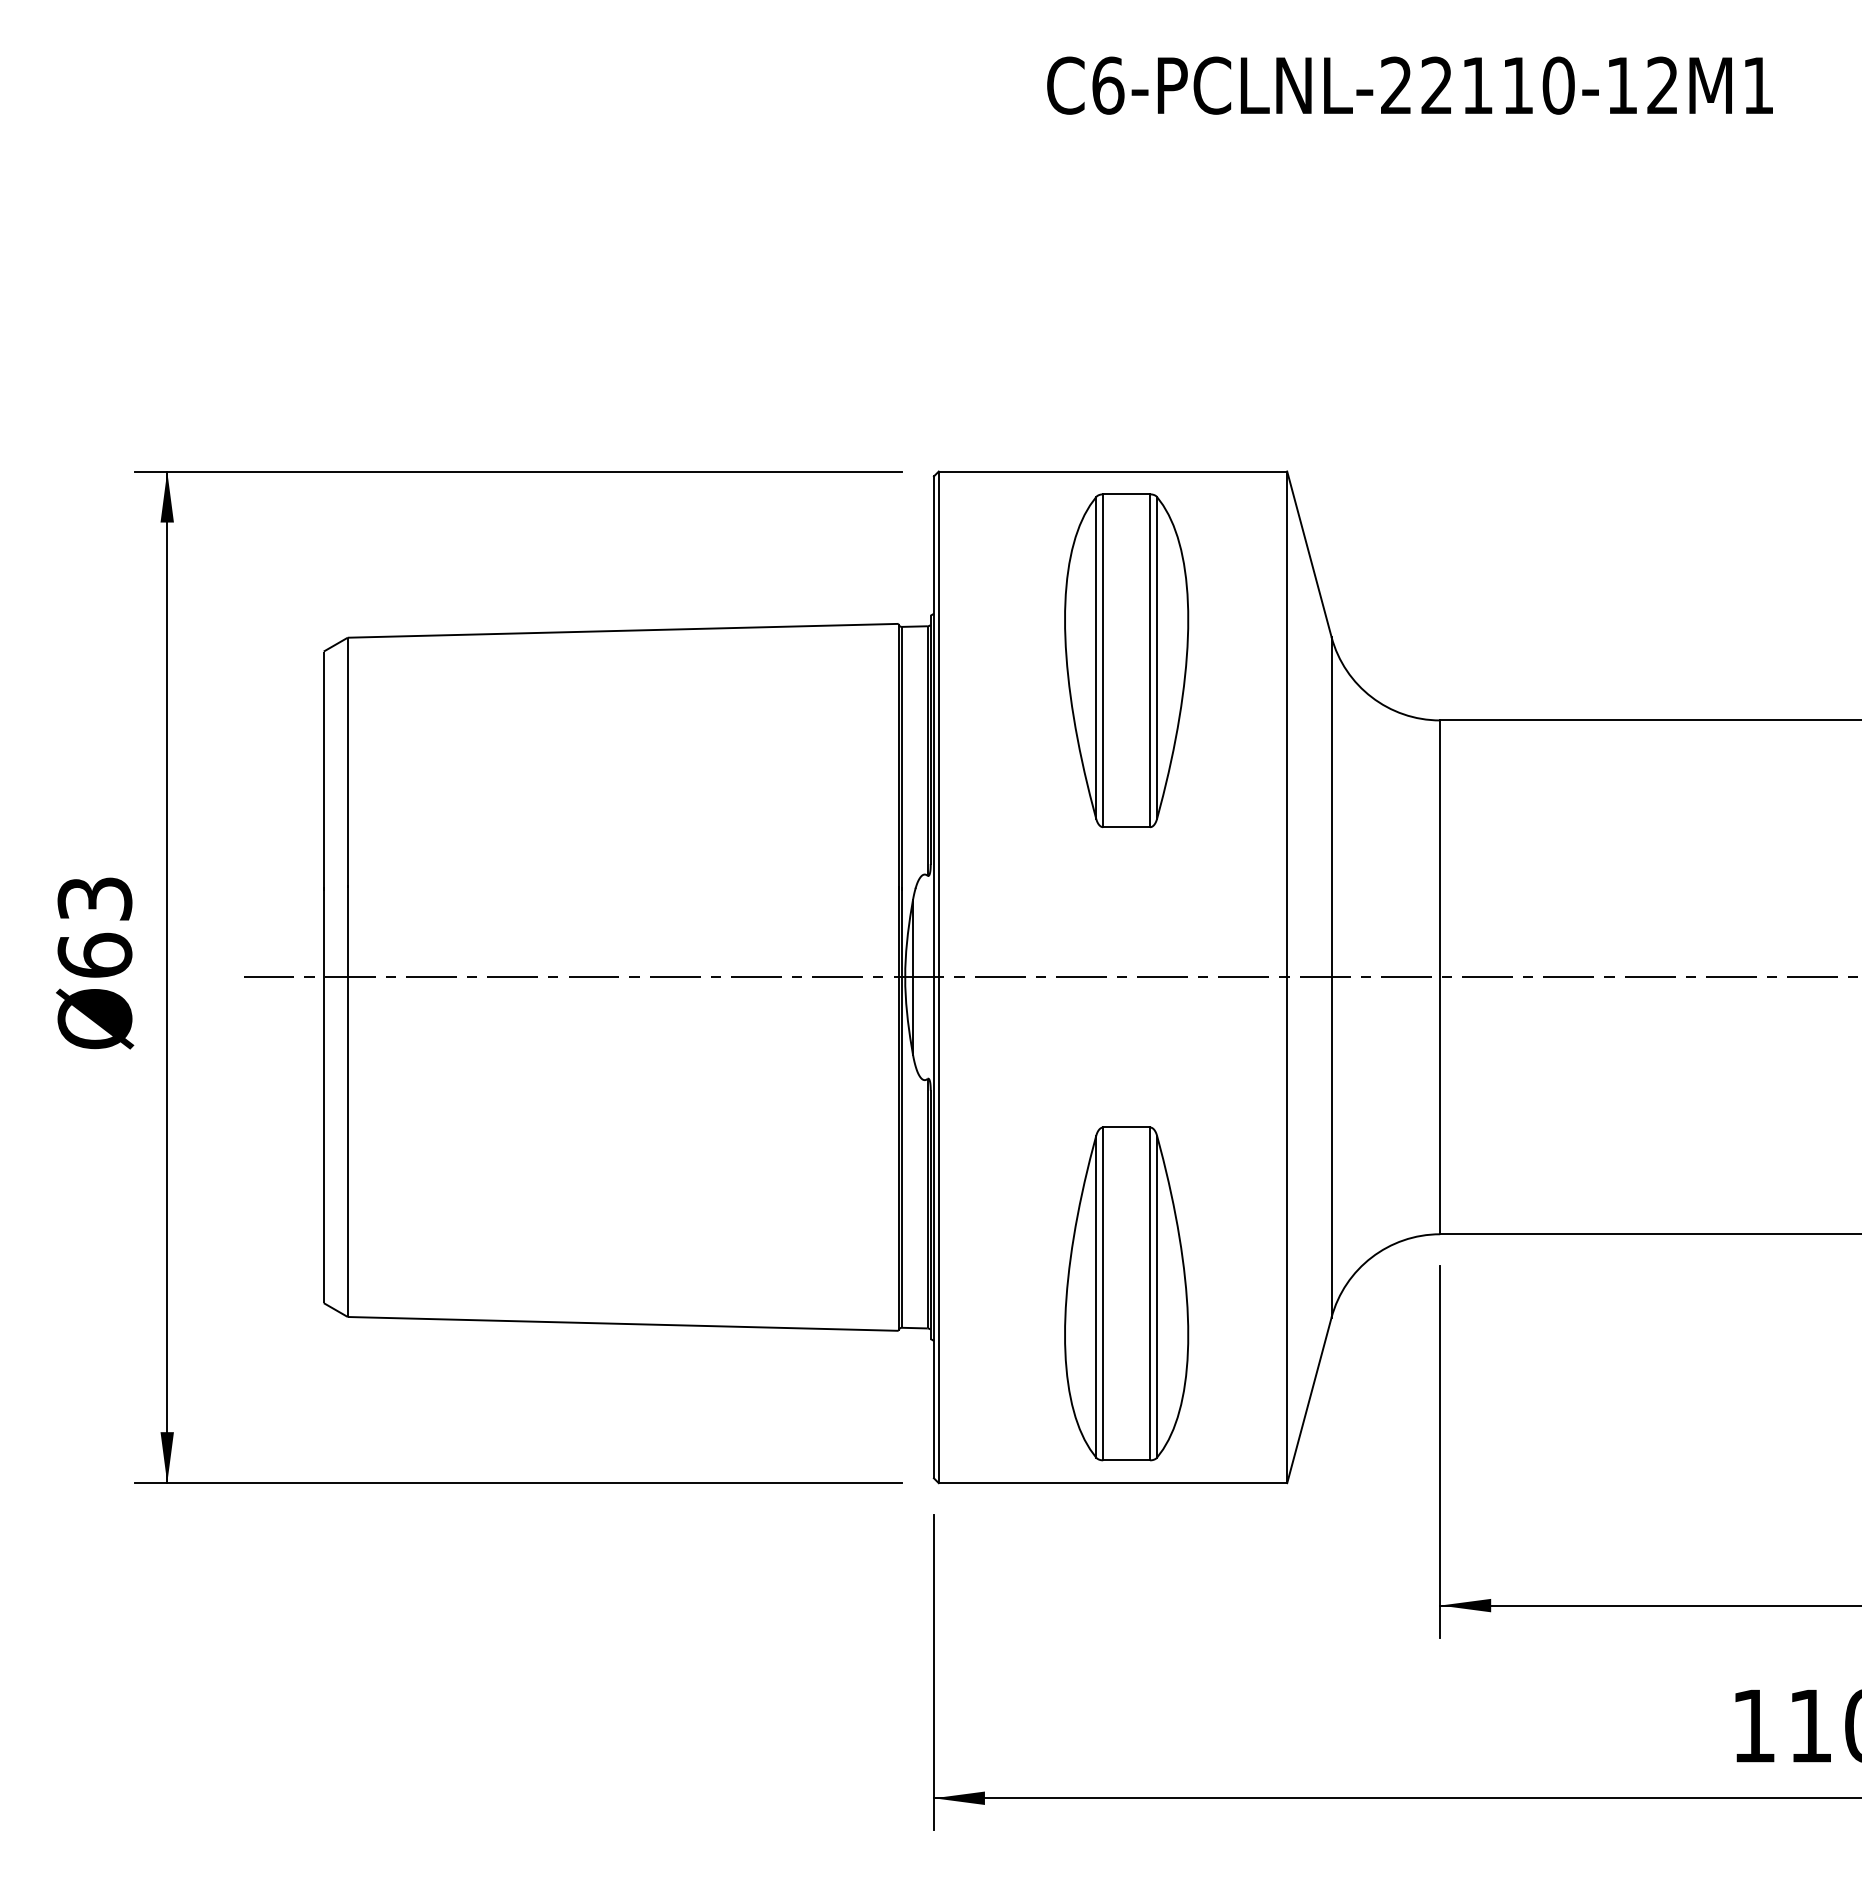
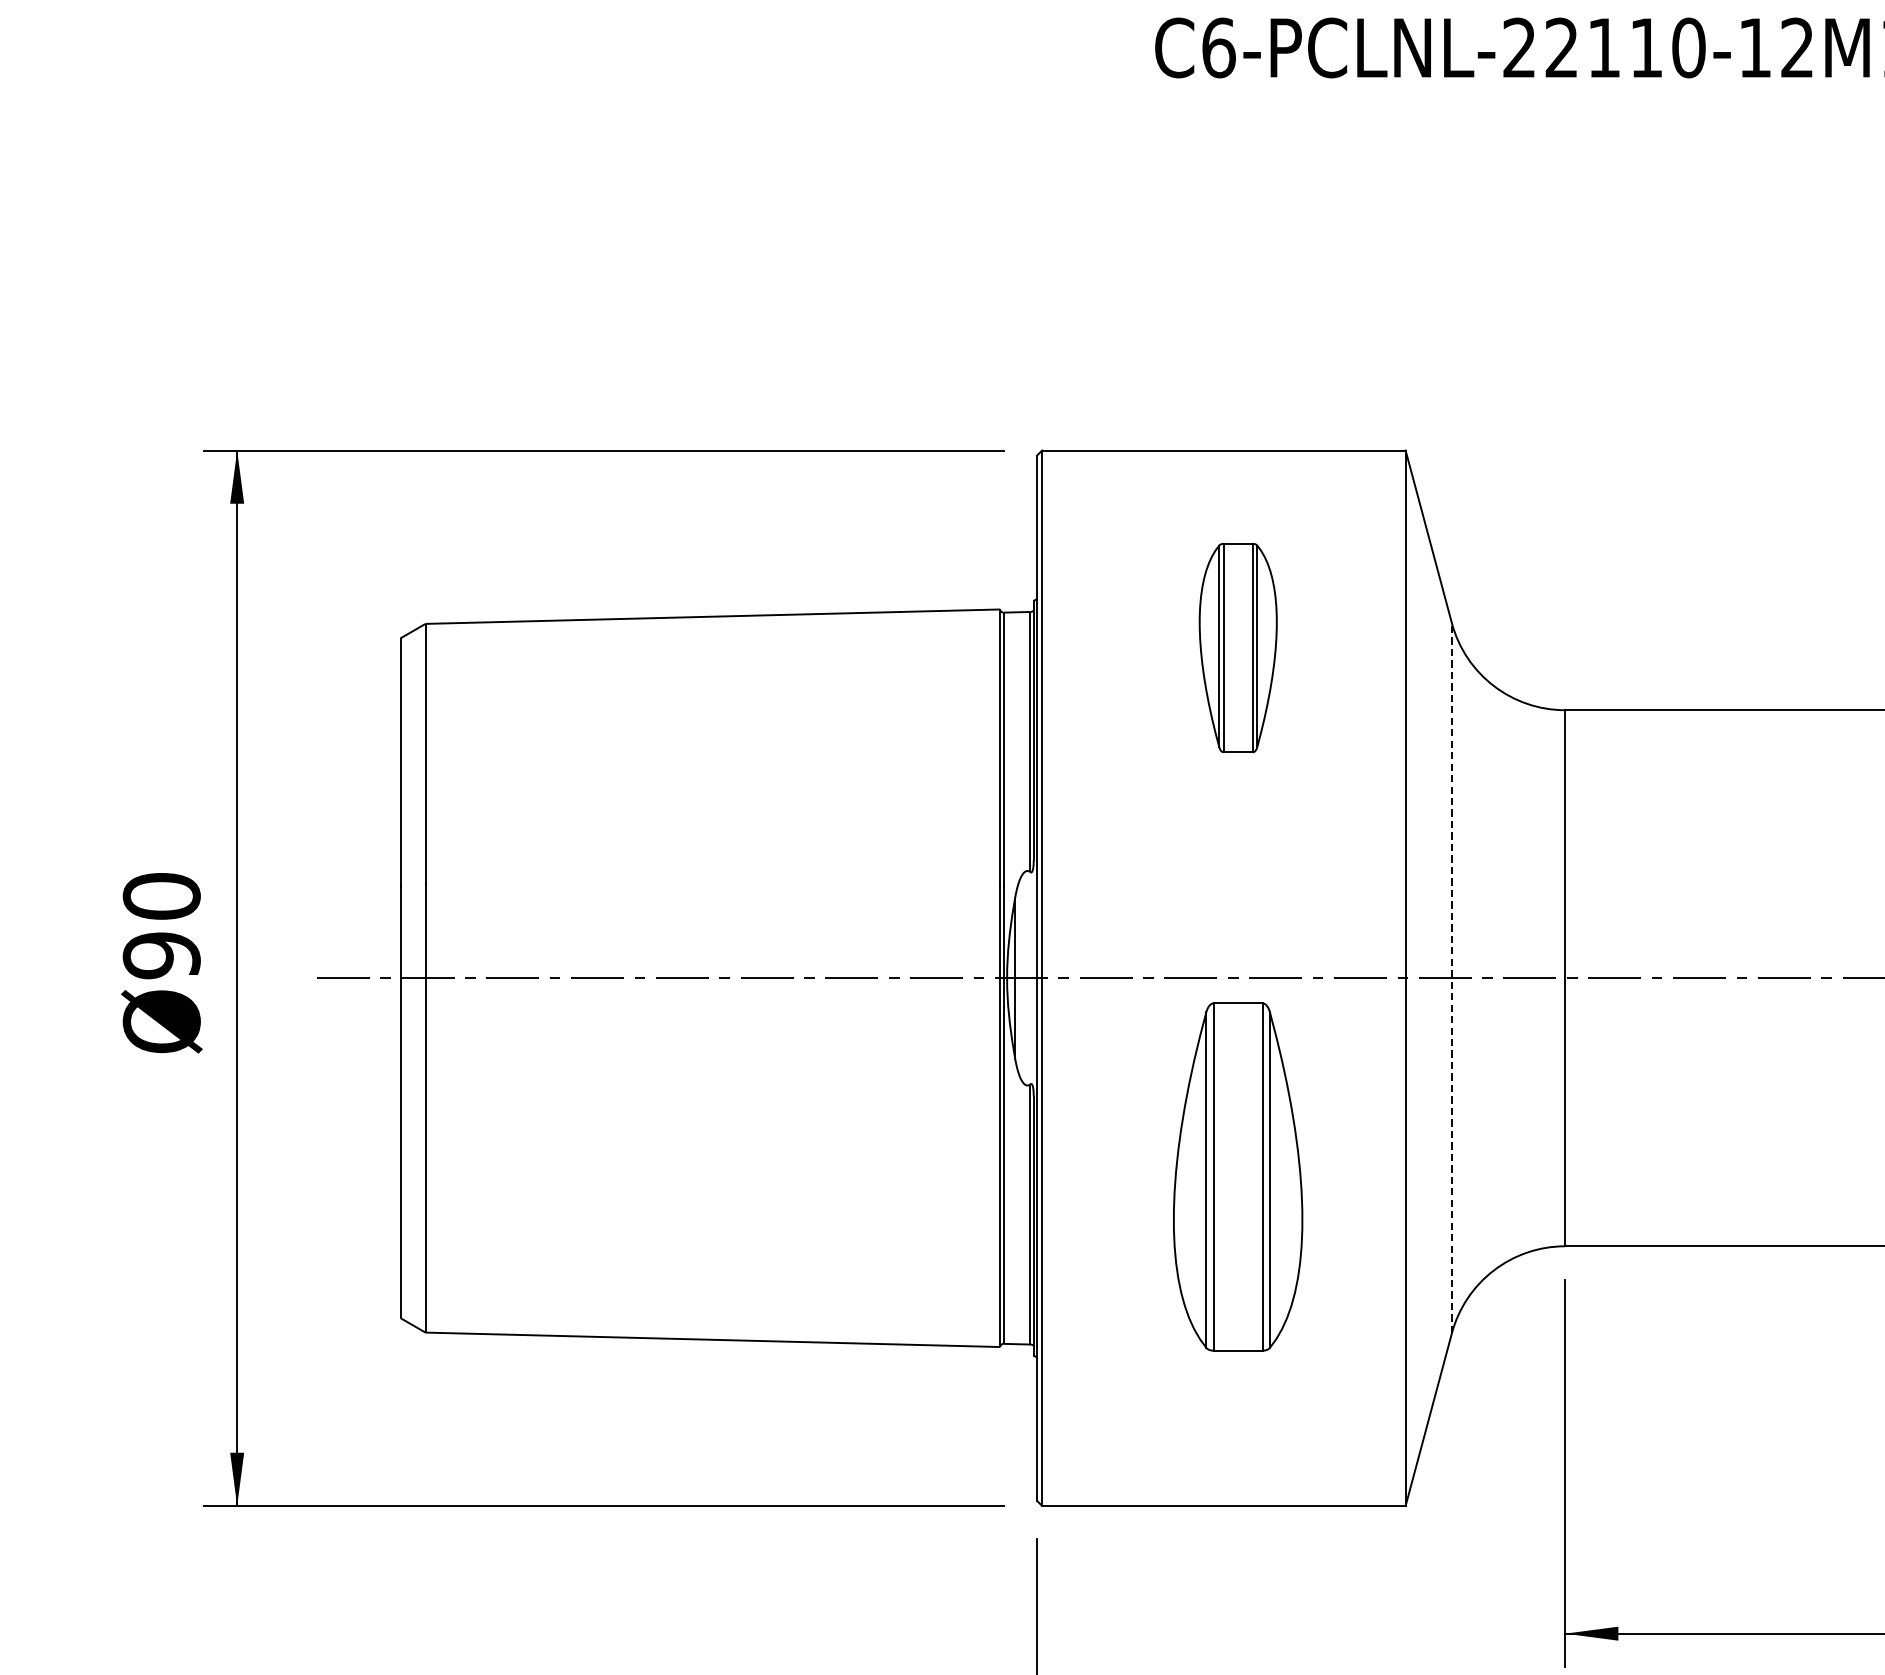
part: (1126, 660) -> (1237, 647), size x0.6
text: (94, 927) -> (161, 926), Ø63 -> Ø90
line: (1331, 976) -> (1451, 977), solid -> dashed
part: (1126, 1293) -> (1237, 1176), moved

